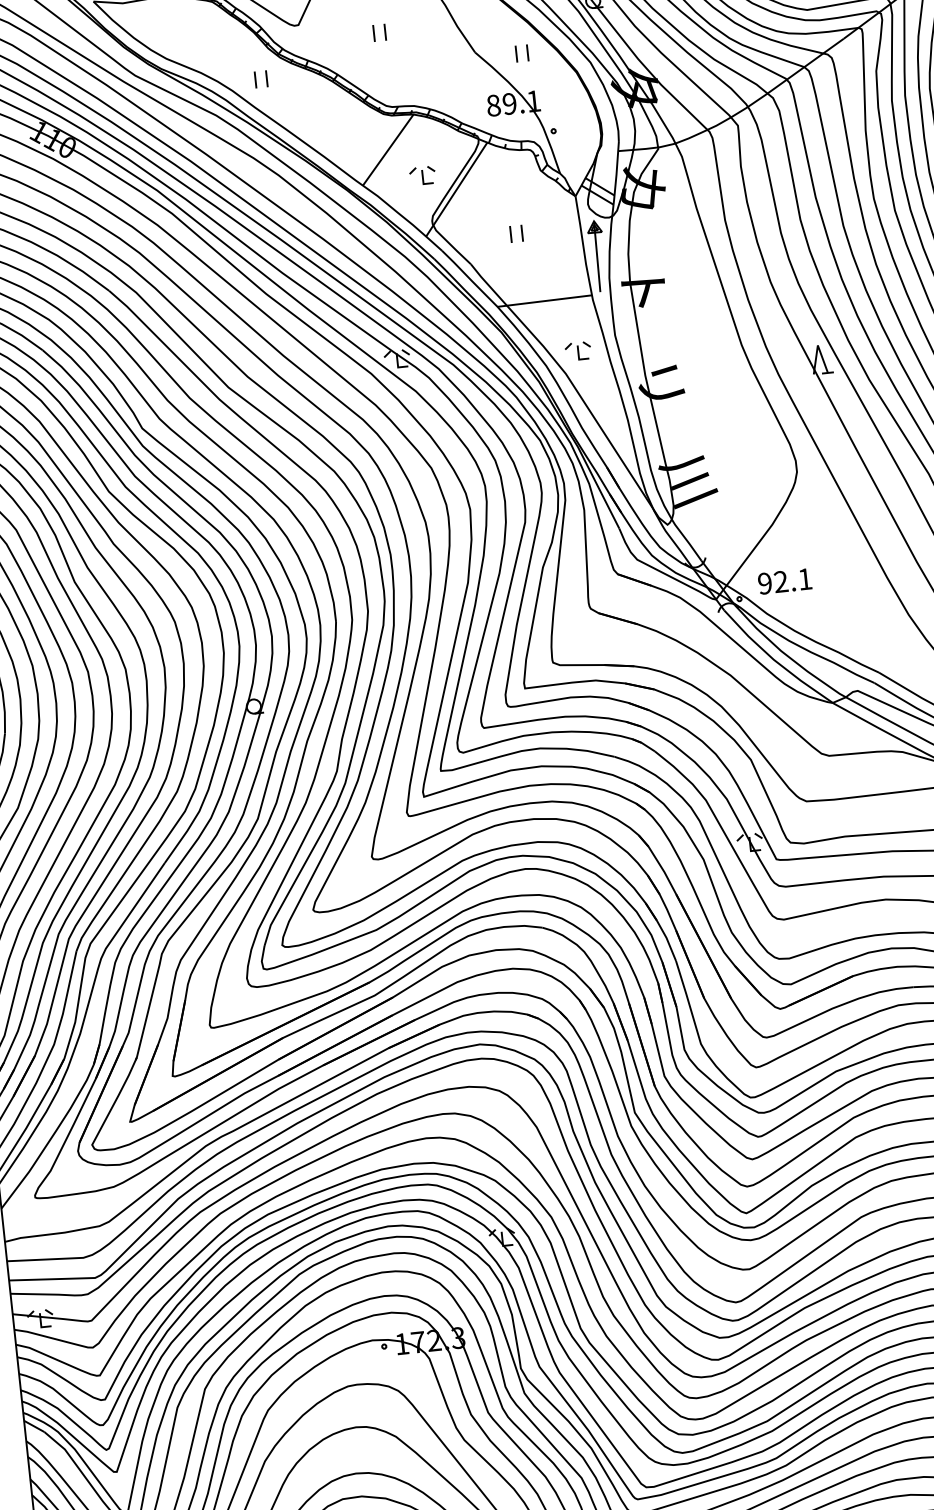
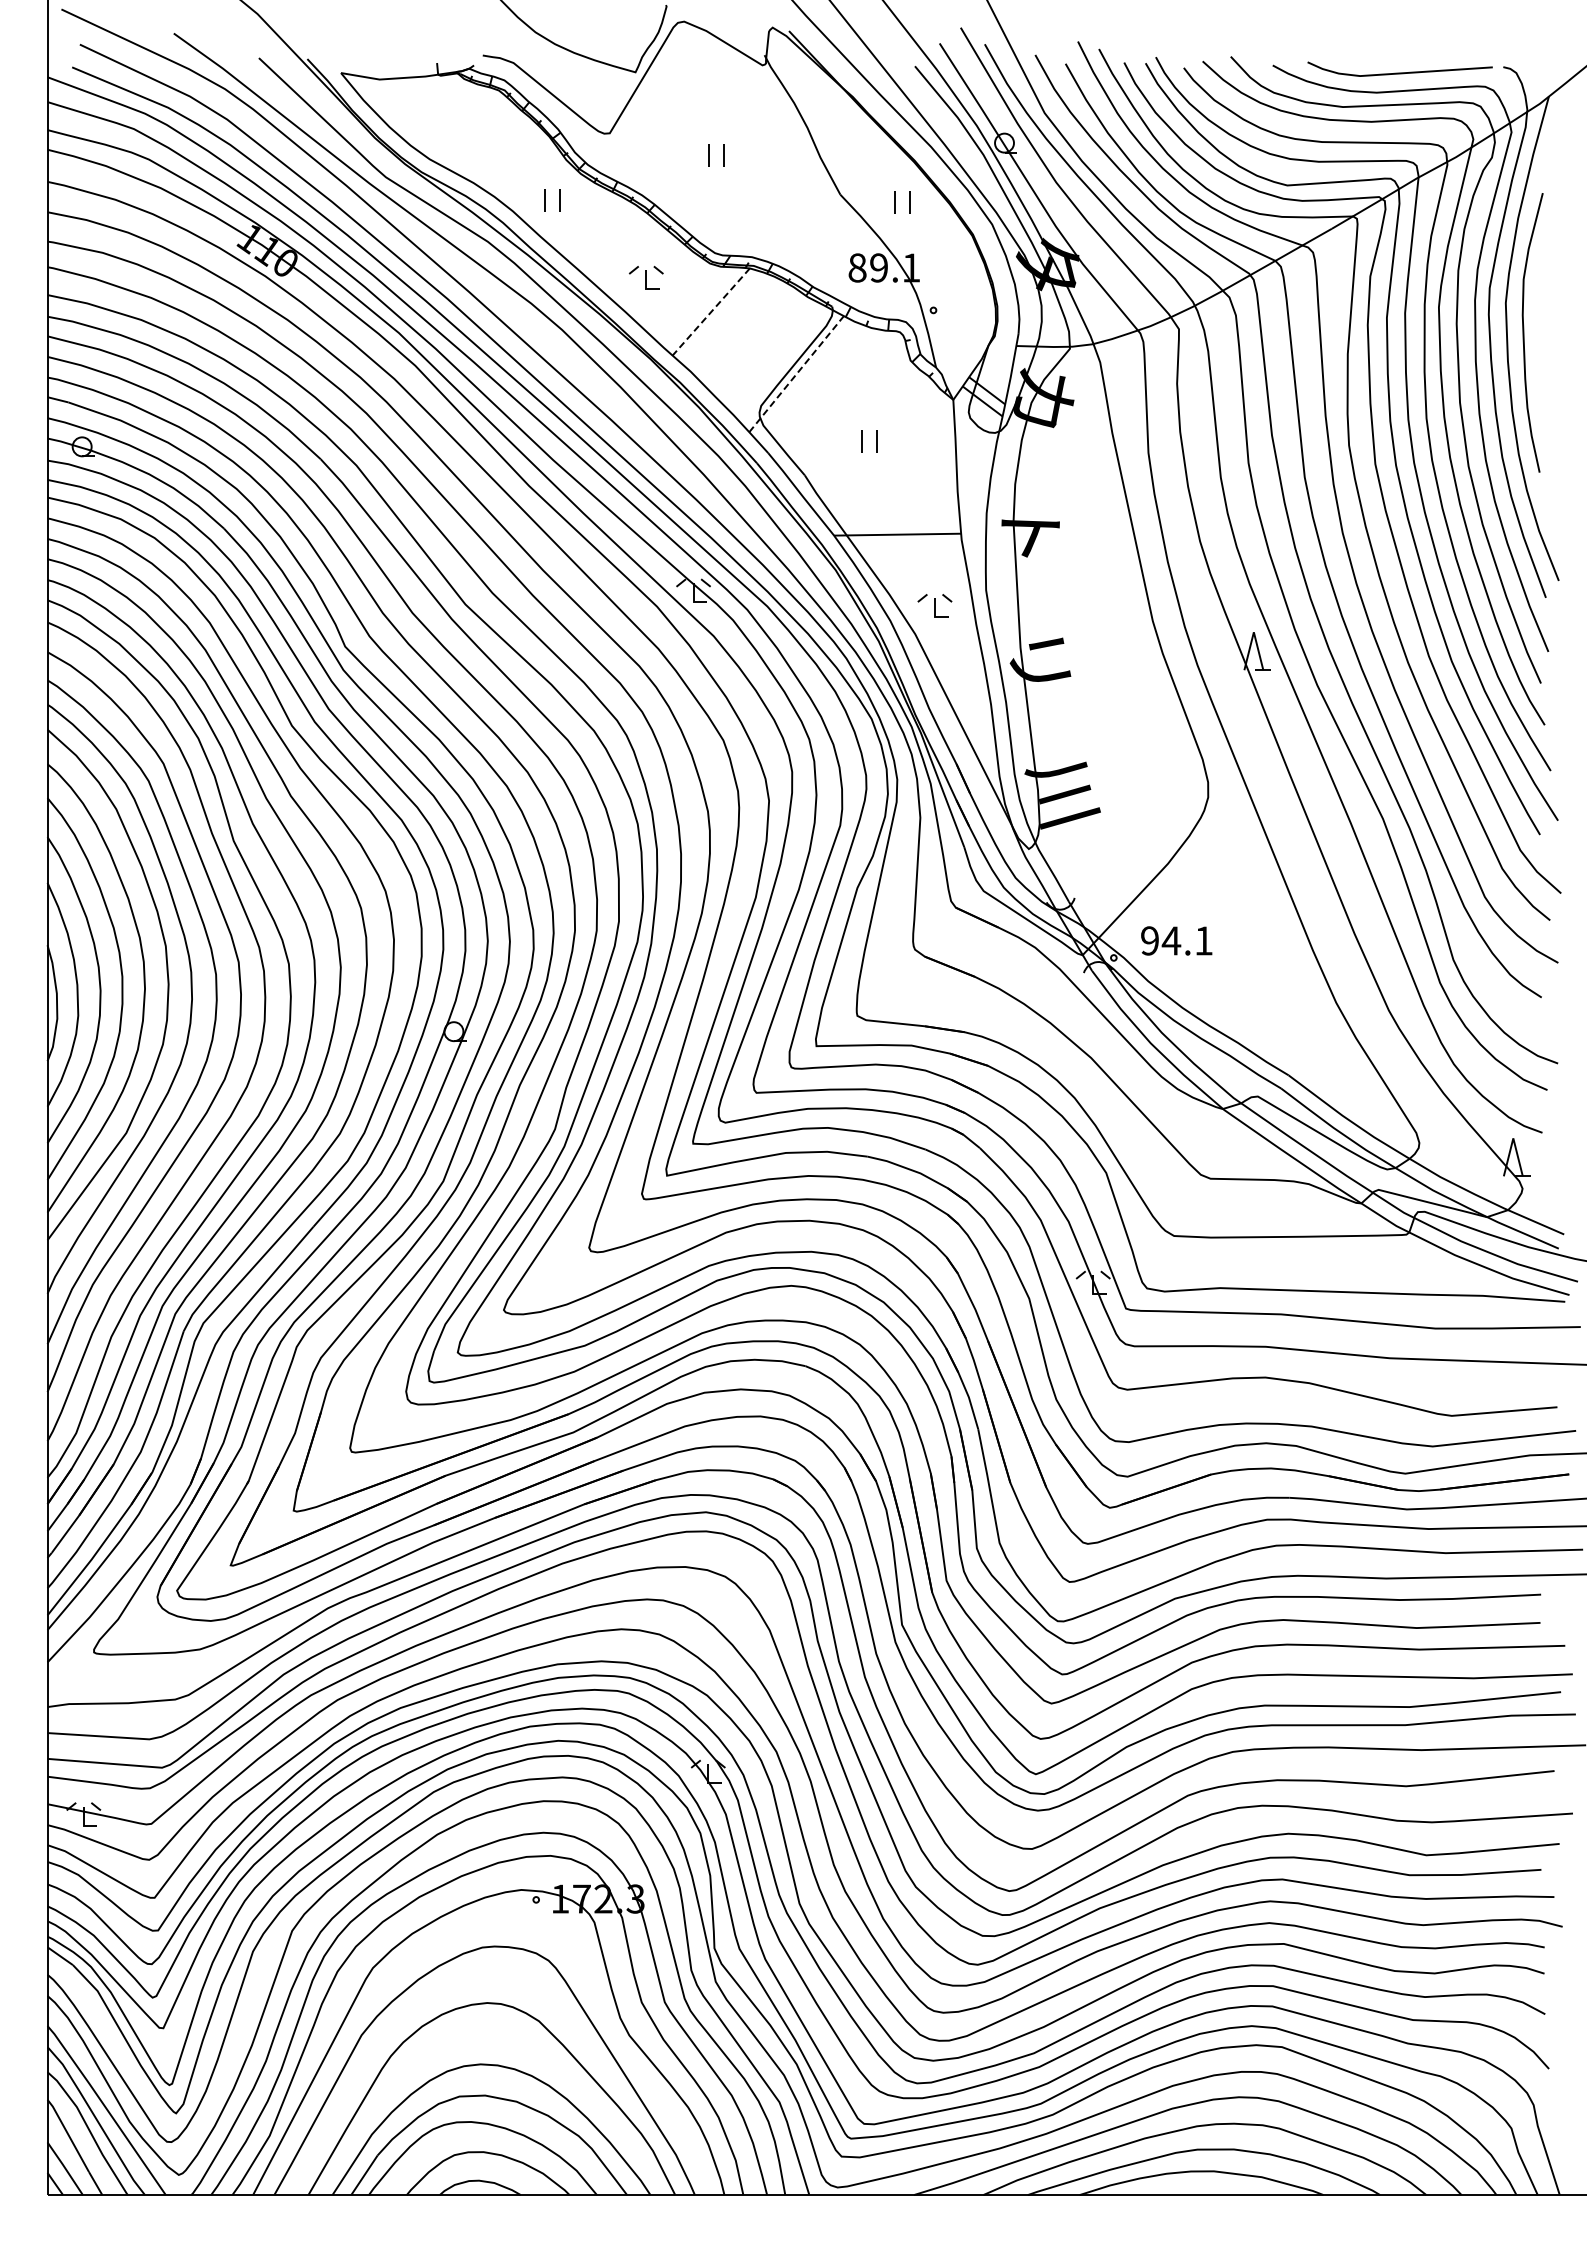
line: (387, 150) -> (710, 312), solid -> dashed
part: (422, 175) -> (645, 277), moved
line: (456, 189) -> (796, 374), solid -> dashed
part: (597, 256) -> (974, 482), removed
text: (781, 581) -> (1171, 940), 92.1 -> 94.1

